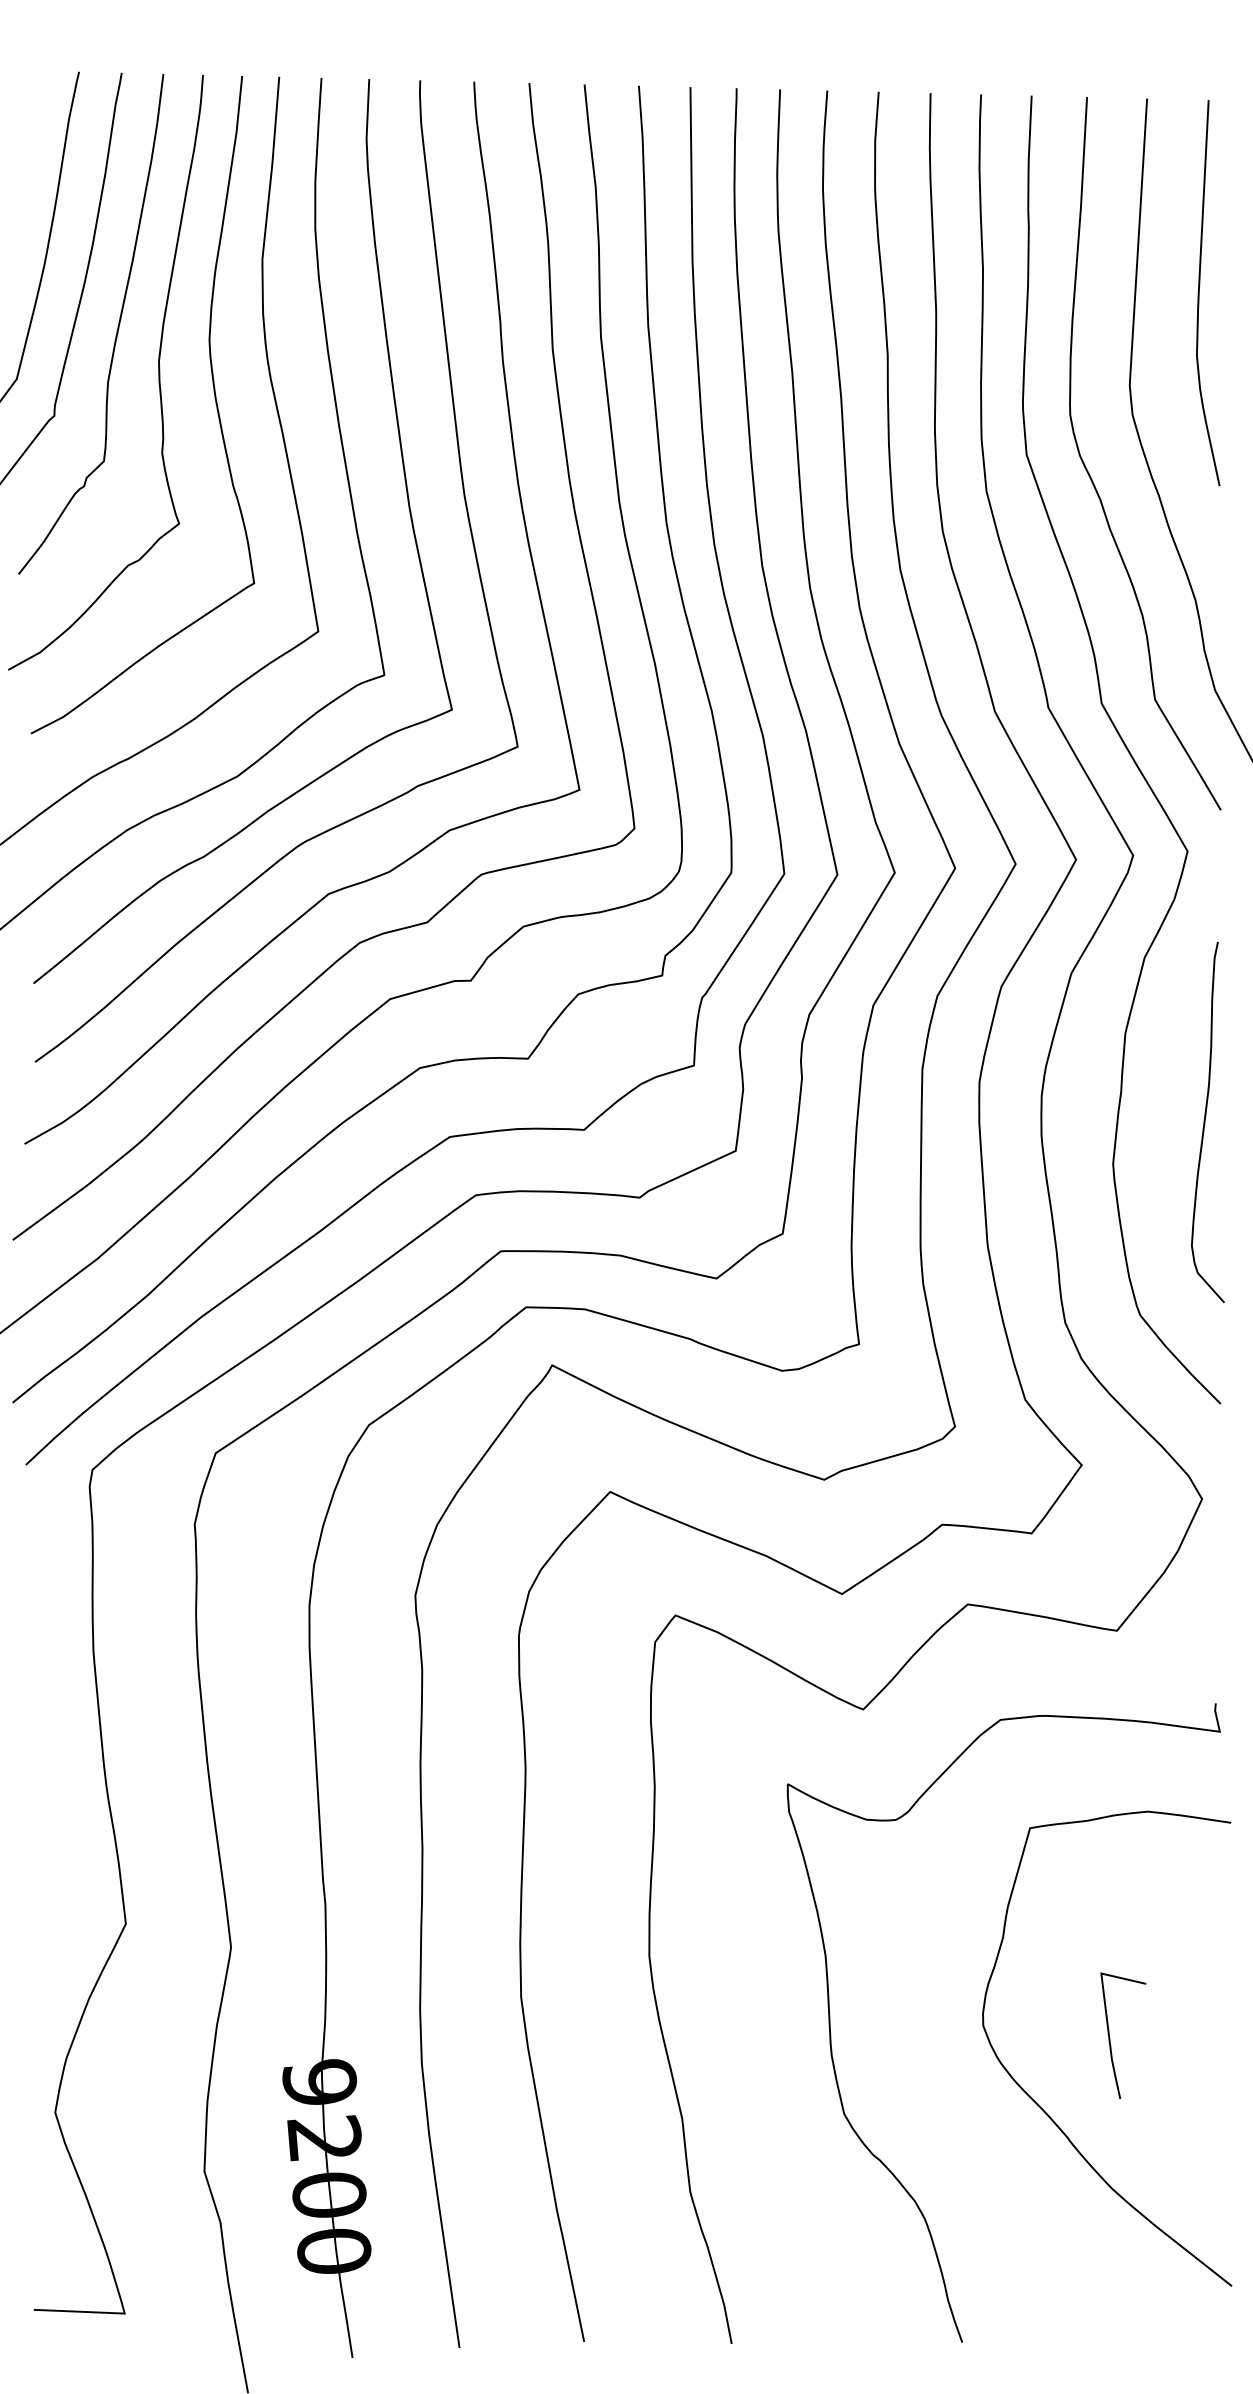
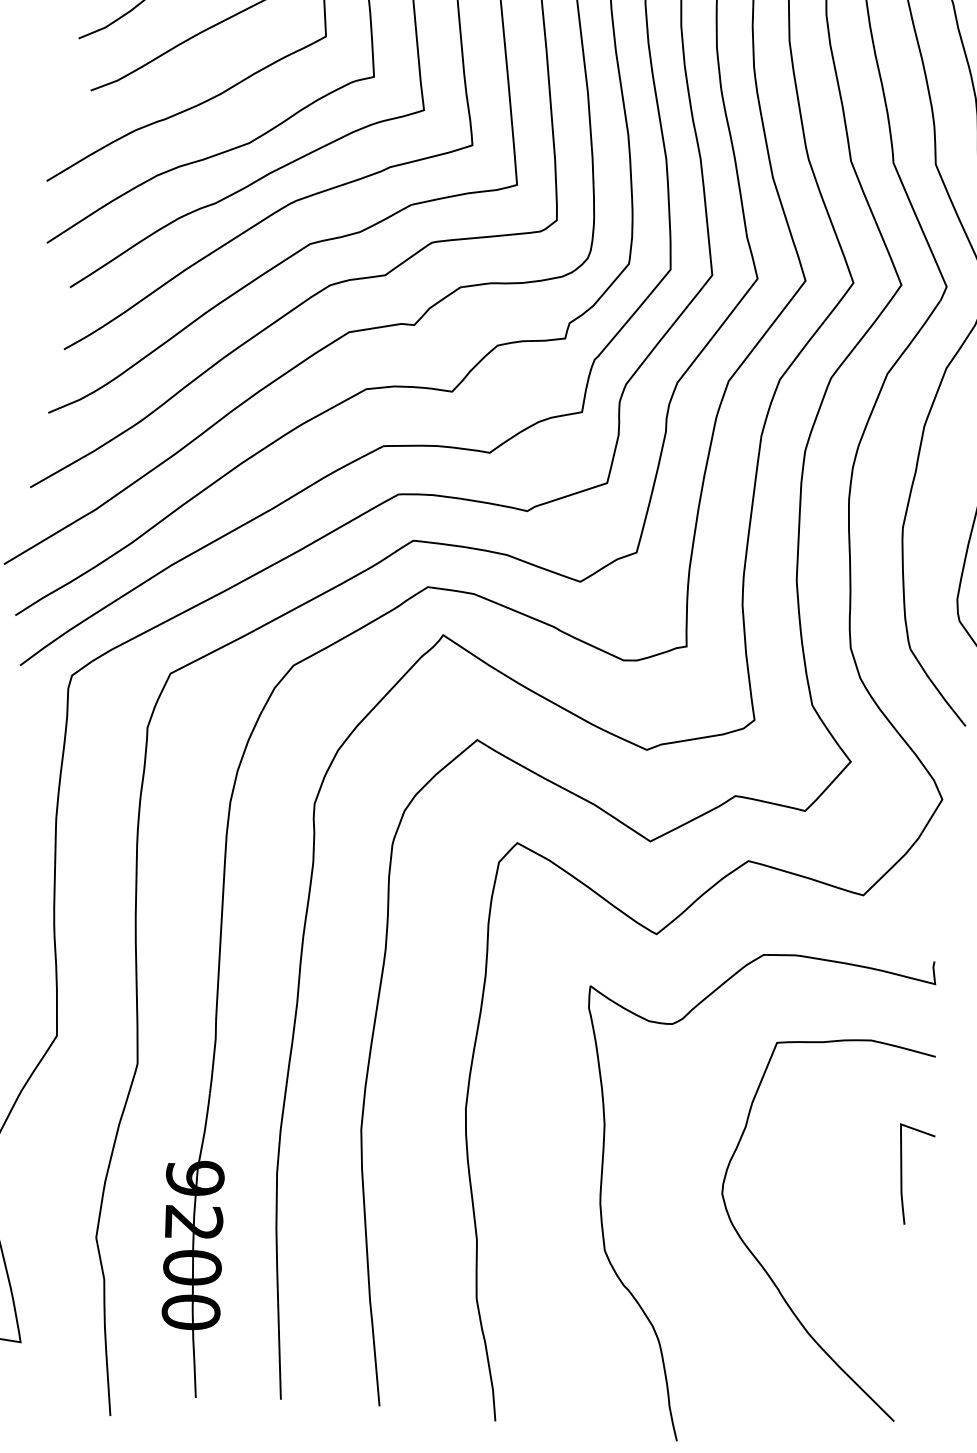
curve: (1110, 2037) -> (902, 1175), moved

